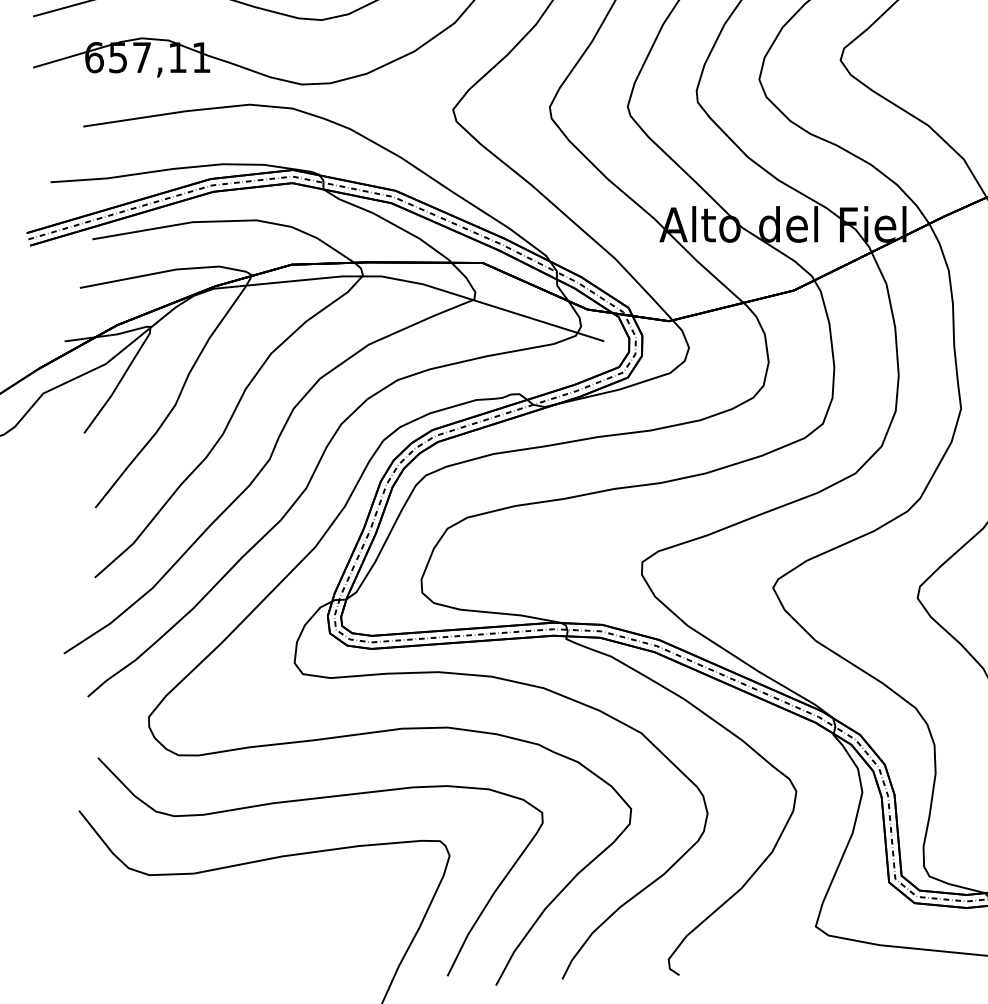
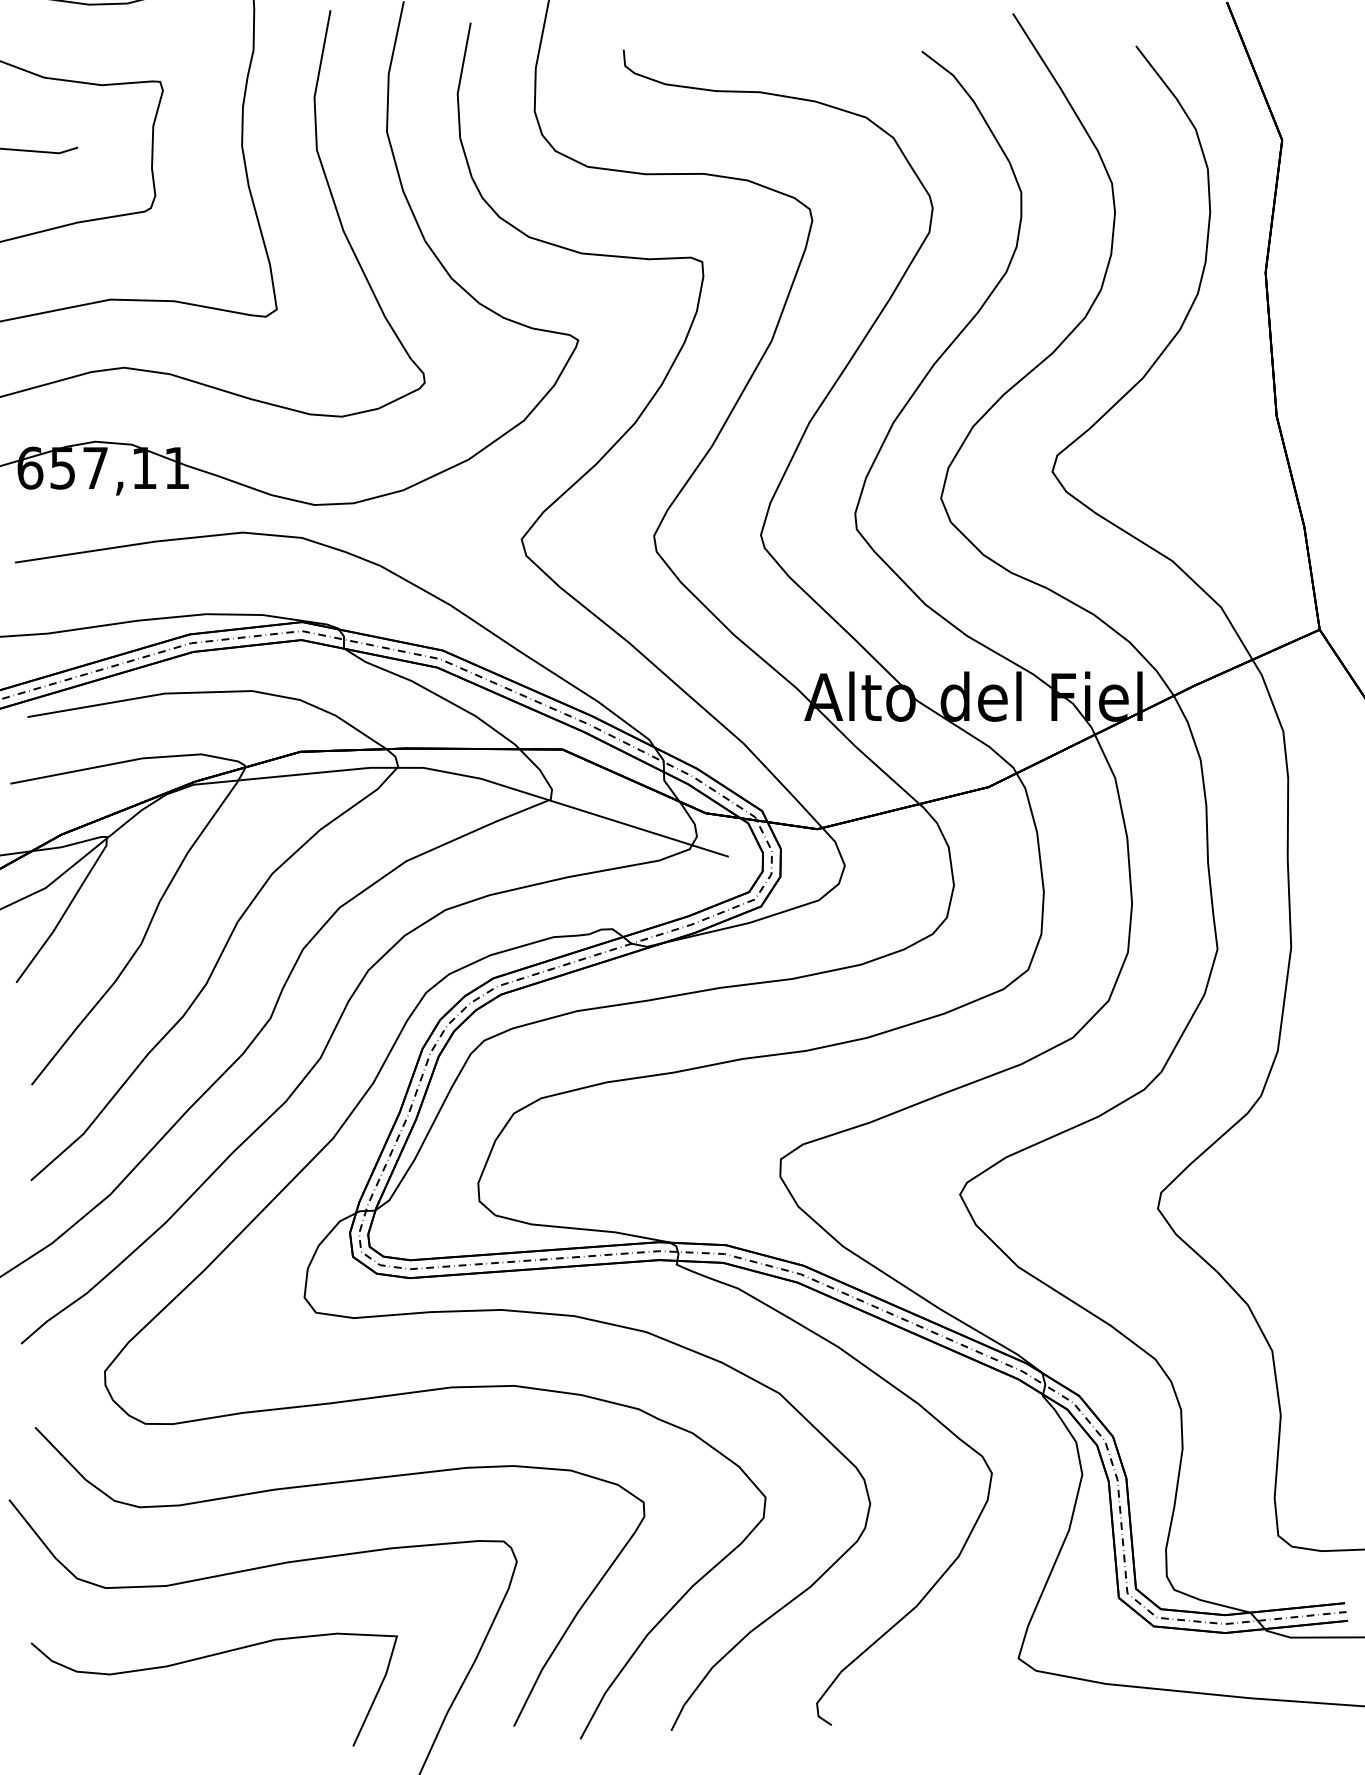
curve: (221, 926) -> (204, 1658), added

